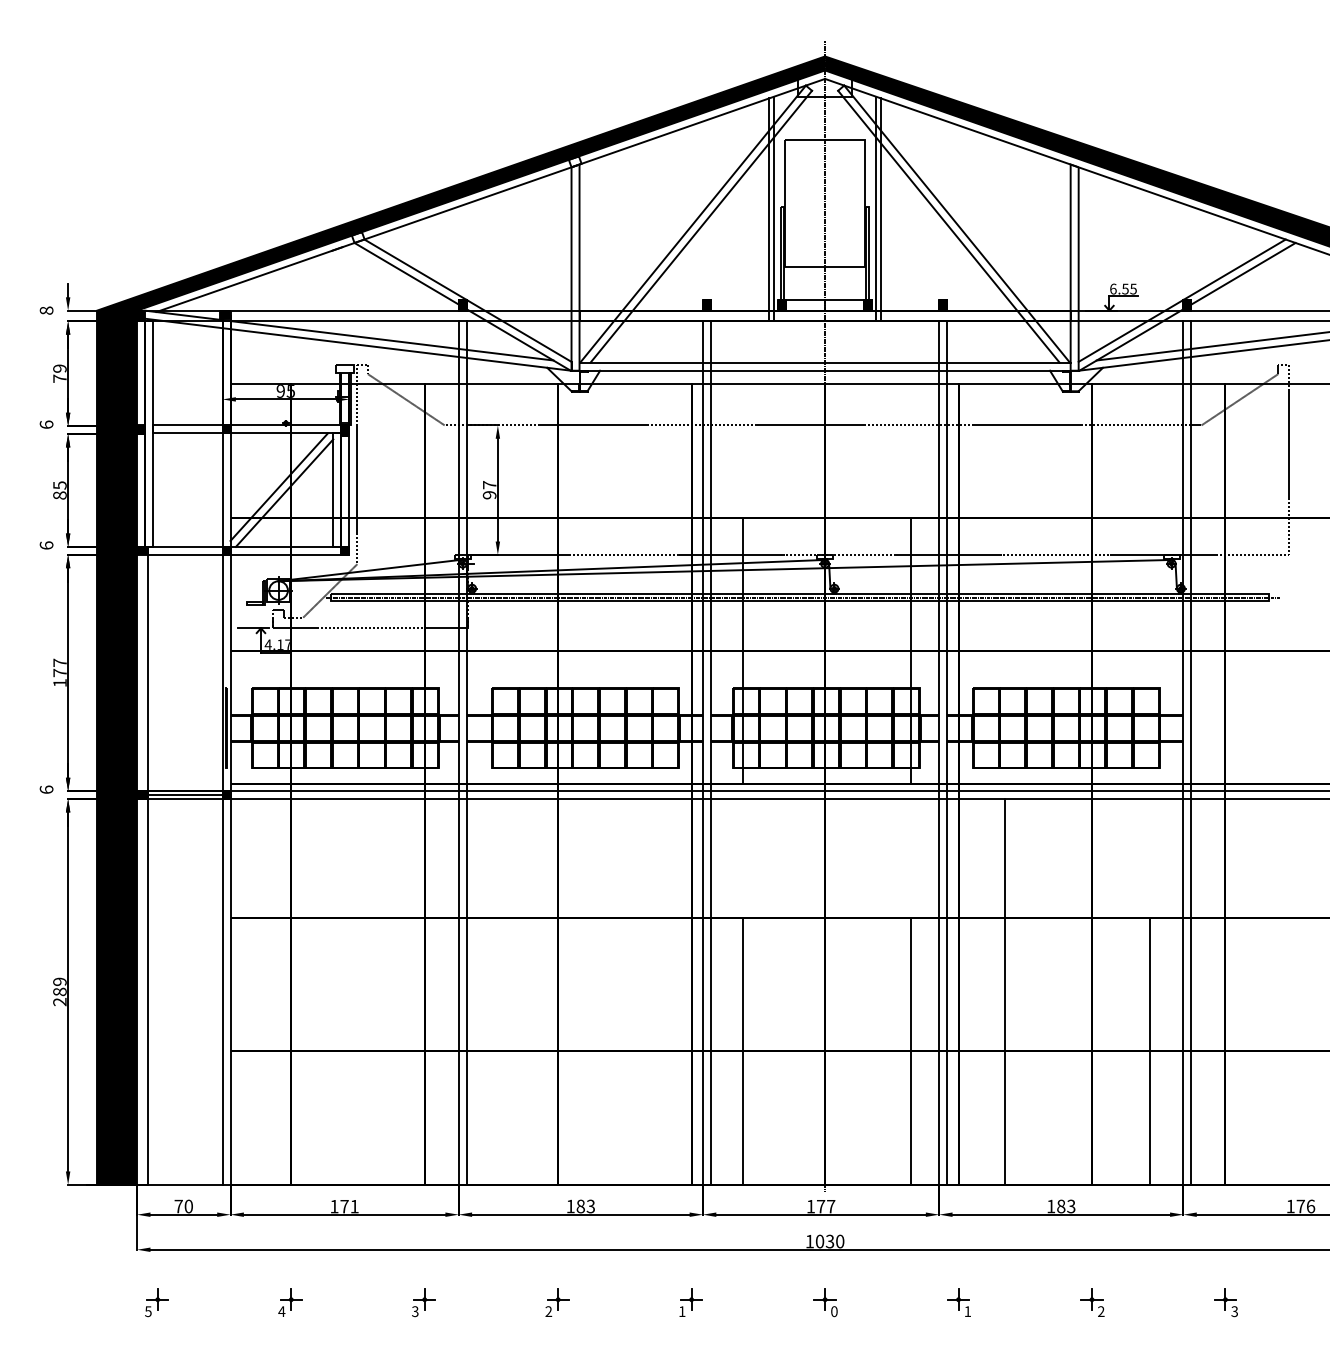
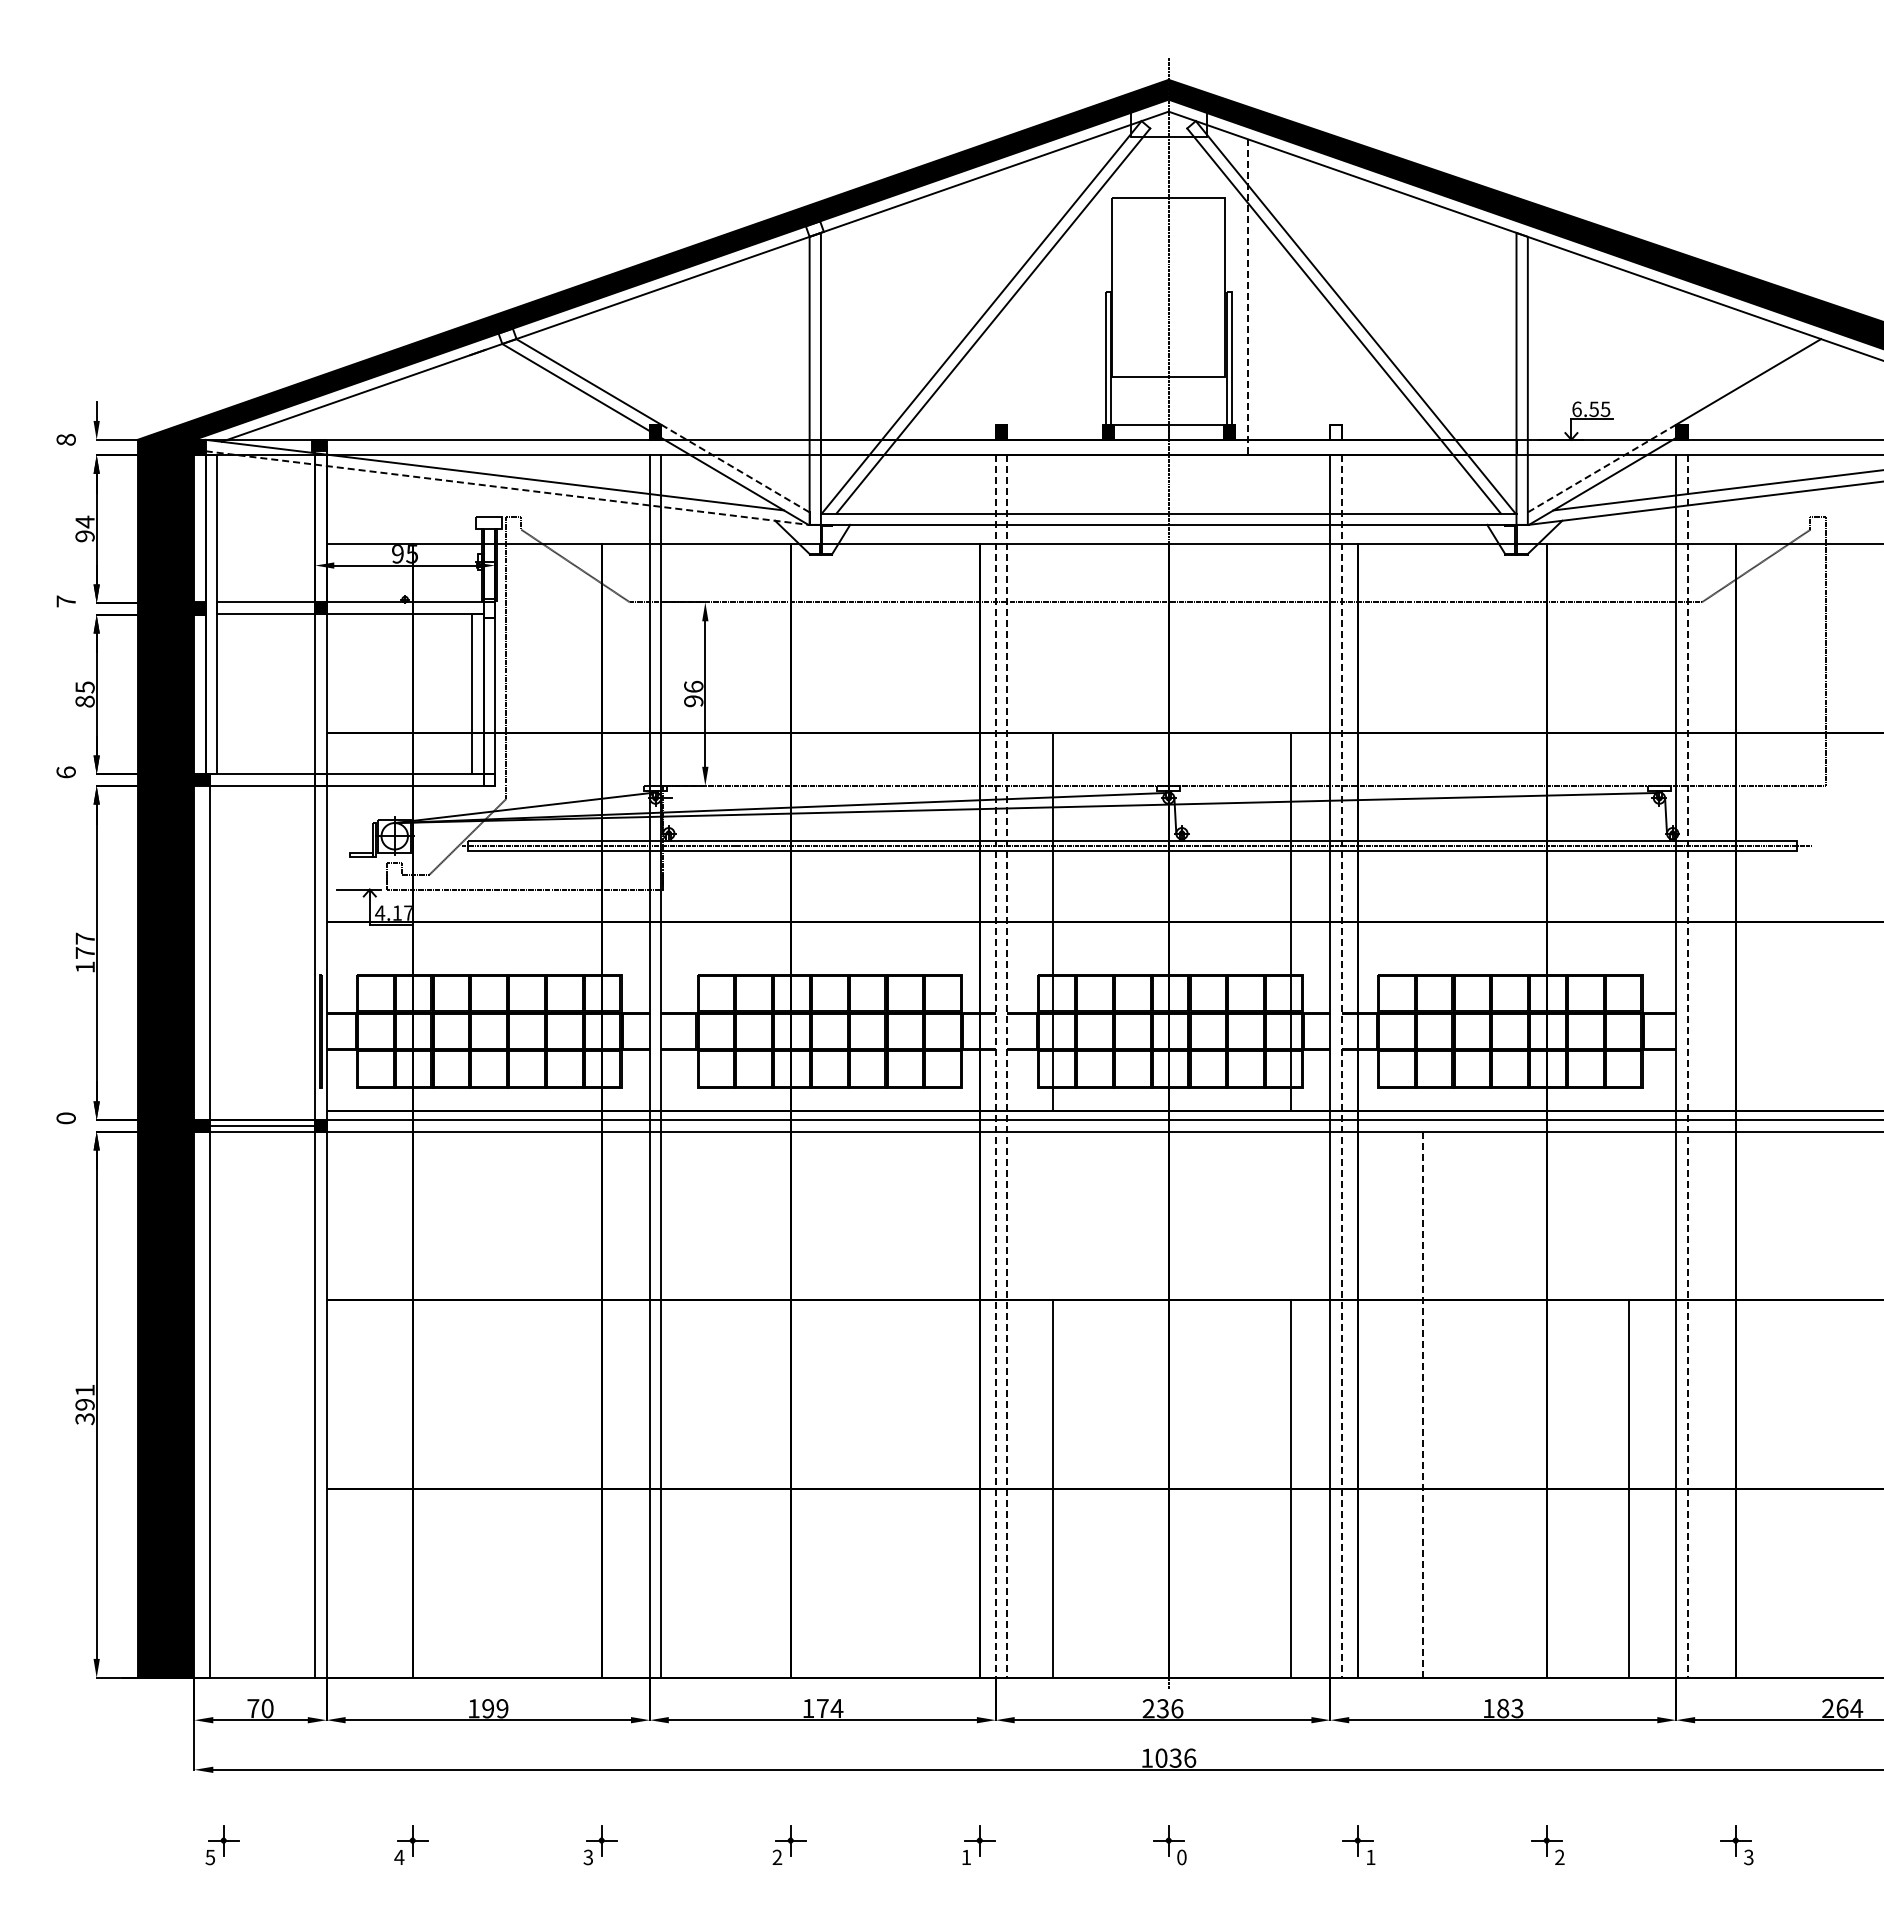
line: (774, 208) -> (1096, 295), removed
line: (875, 208) -> (1240, 295), removed
line: (769, 209) -> (1089, 296), removed
line: (881, 210) -> (1248, 297), solid -> dashed
line: (1243, 273) -> (1761, 387), removed
fill: (942, 304) -> (1335, 431), removed
line: (519, 330) -> (735, 468), solid -> dashed
line: (1130, 330) -> (1601, 468), solid -> dashed
line: (358, 345) -> (507, 488), solid -> dashed
text: (59, 373) -> (84, 528), 79 -> 94
text: (46, 424) -> (65, 601), 6 -> 7
fill: (344, 430) -> (488, 609), removed
text: (489, 484) -> (693, 686), 97 -> 96
line: (279, 486) -> (395, 689), removed
line: (284, 493) -> (403, 698), removed
fill: (226, 550) -> (320, 779), removed
fill: (344, 550) -> (488, 779), removed
line: (702, 753) -> (995, 1066), solid -> dashed
line: (711, 753) -> (1007, 1066), solid -> dashed
line: (947, 753) -> (1341, 1066), solid -> dashed
line: (1191, 753) -> (1687, 1066), solid -> dashed
text: (46, 789) -> (65, 1118), 6 -> 0
text: (59, 991) -> (84, 1404), 289 -> 391
line: (1004, 991) -> (1422, 1404), solid -> dashed
text: (349, 1206) -> (495, 1708), 171 -> 199
text: (586, 1206) -> (830, 1708), 183 -> 174
text: (820, 1206) -> (1162, 1708), 177 -> 236
text: (1300, 1206) -> (1842, 1708), 176 -> 264
text: (840, 1241) -> (1190, 1757), 1030 -> 1036

